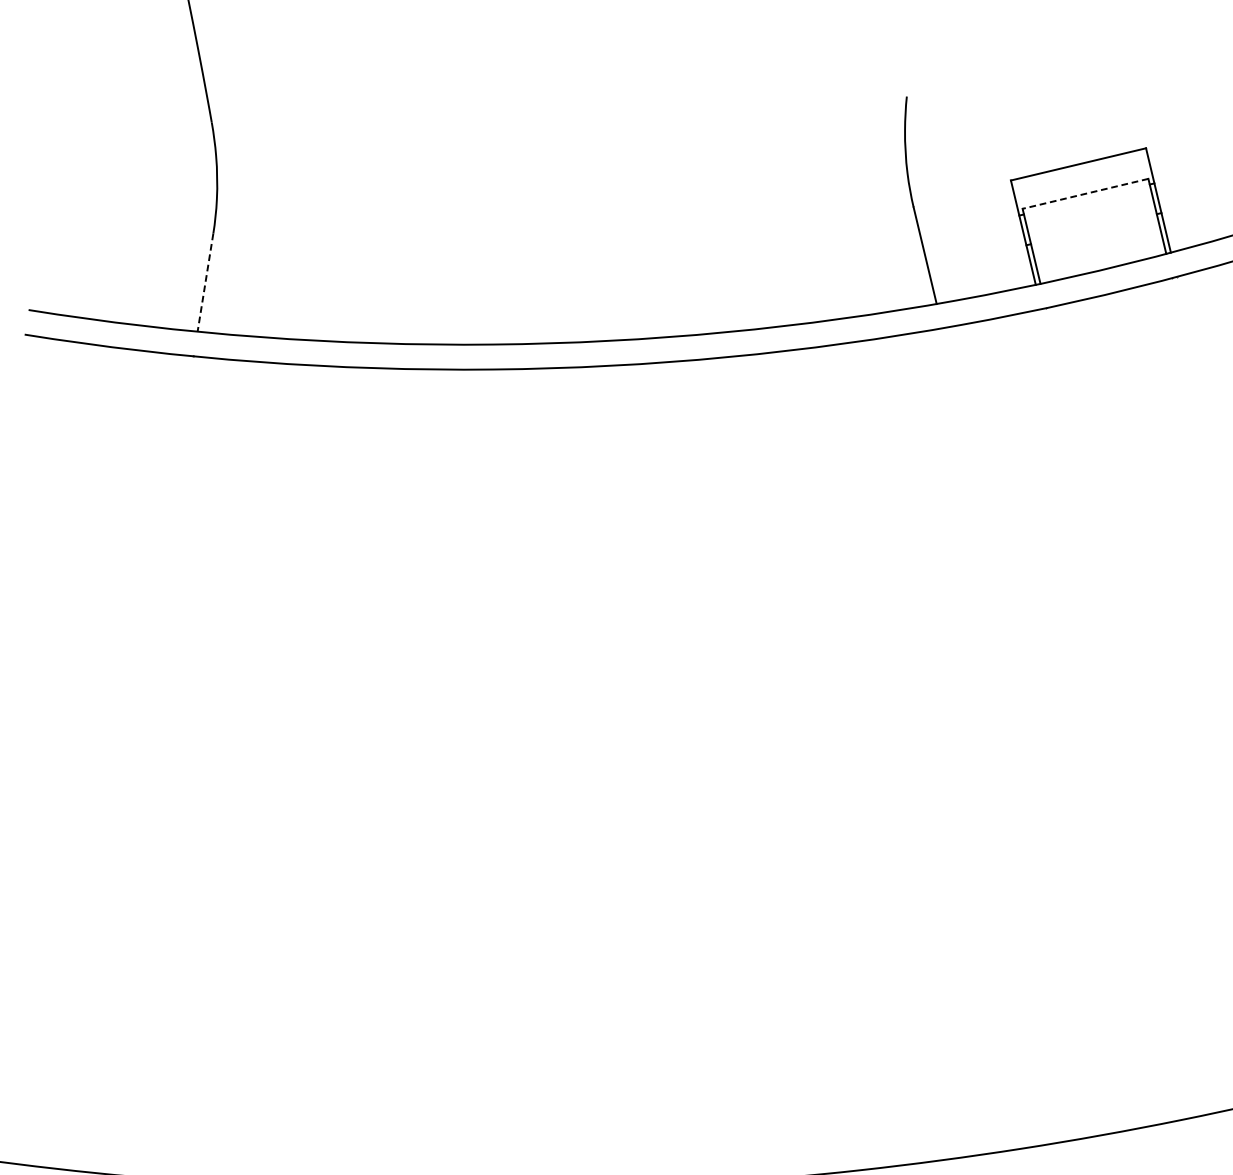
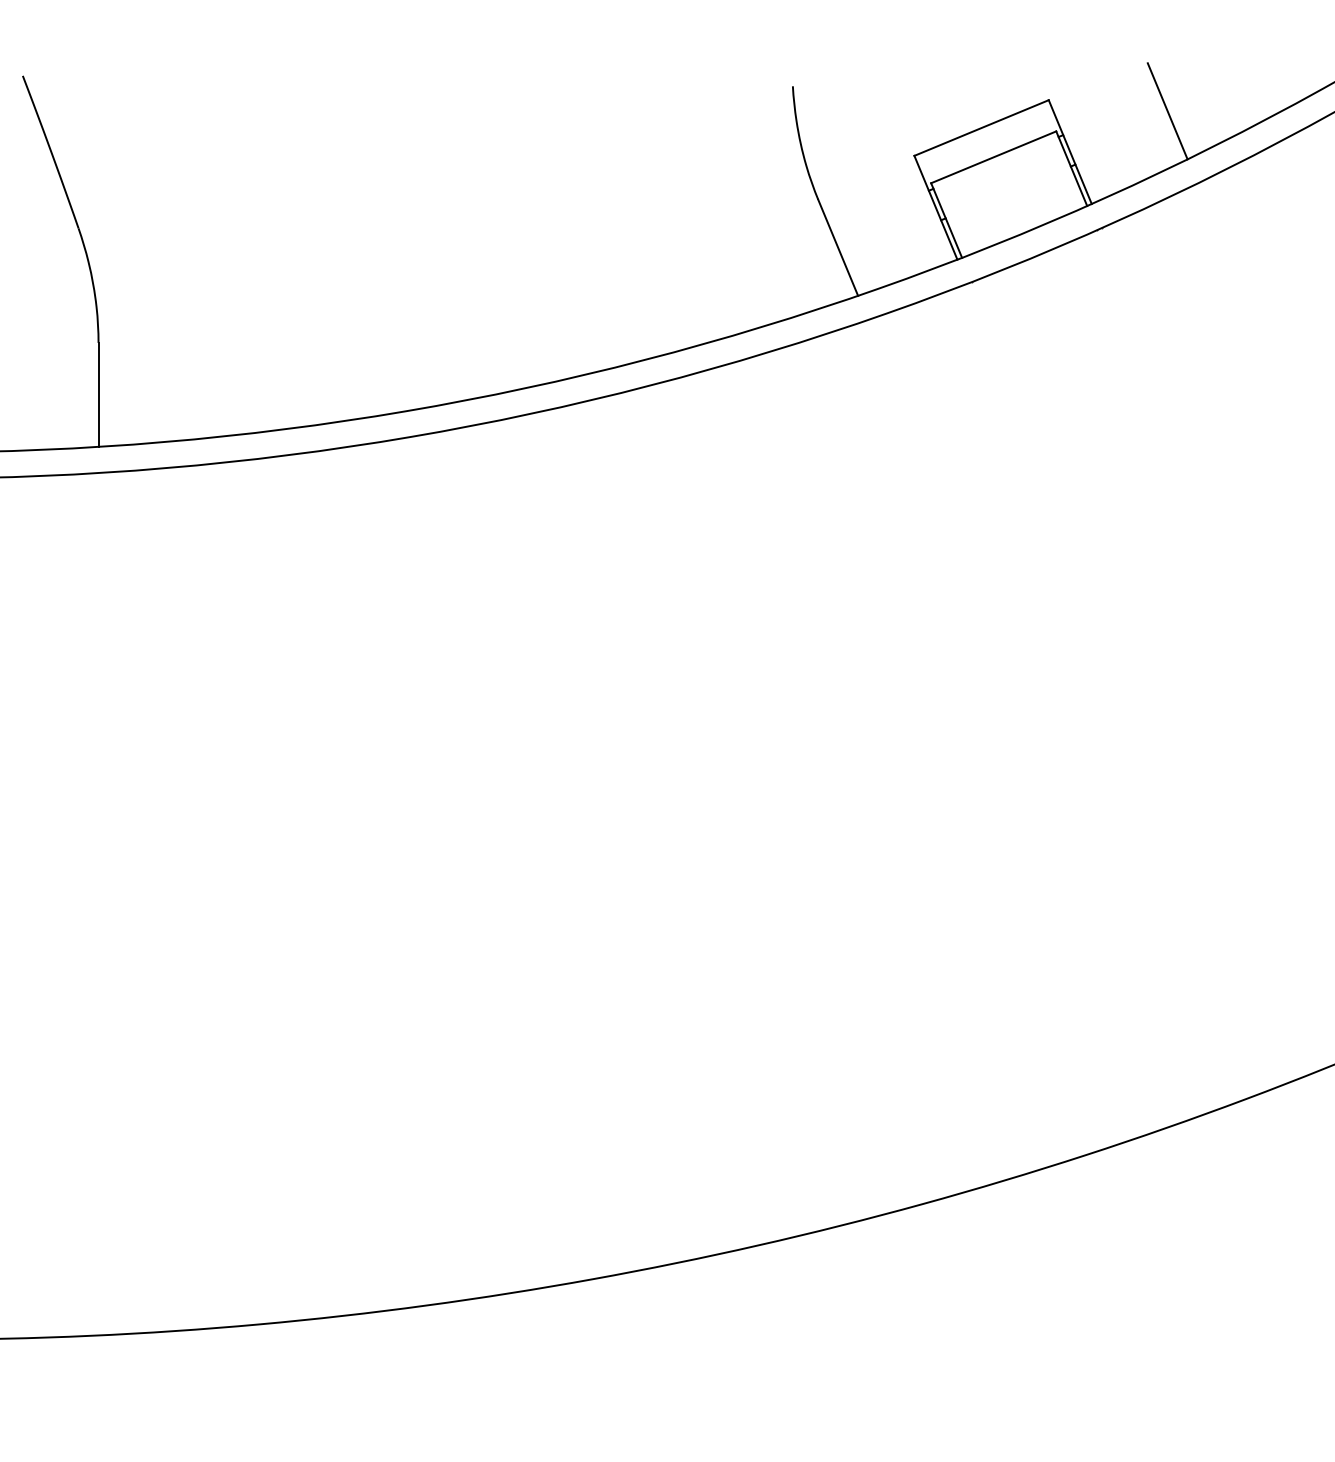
line: (1085, 193) -> (993, 157), dashed -> solid
line: (205, 282) -> (98, 394), dashed -> solid

